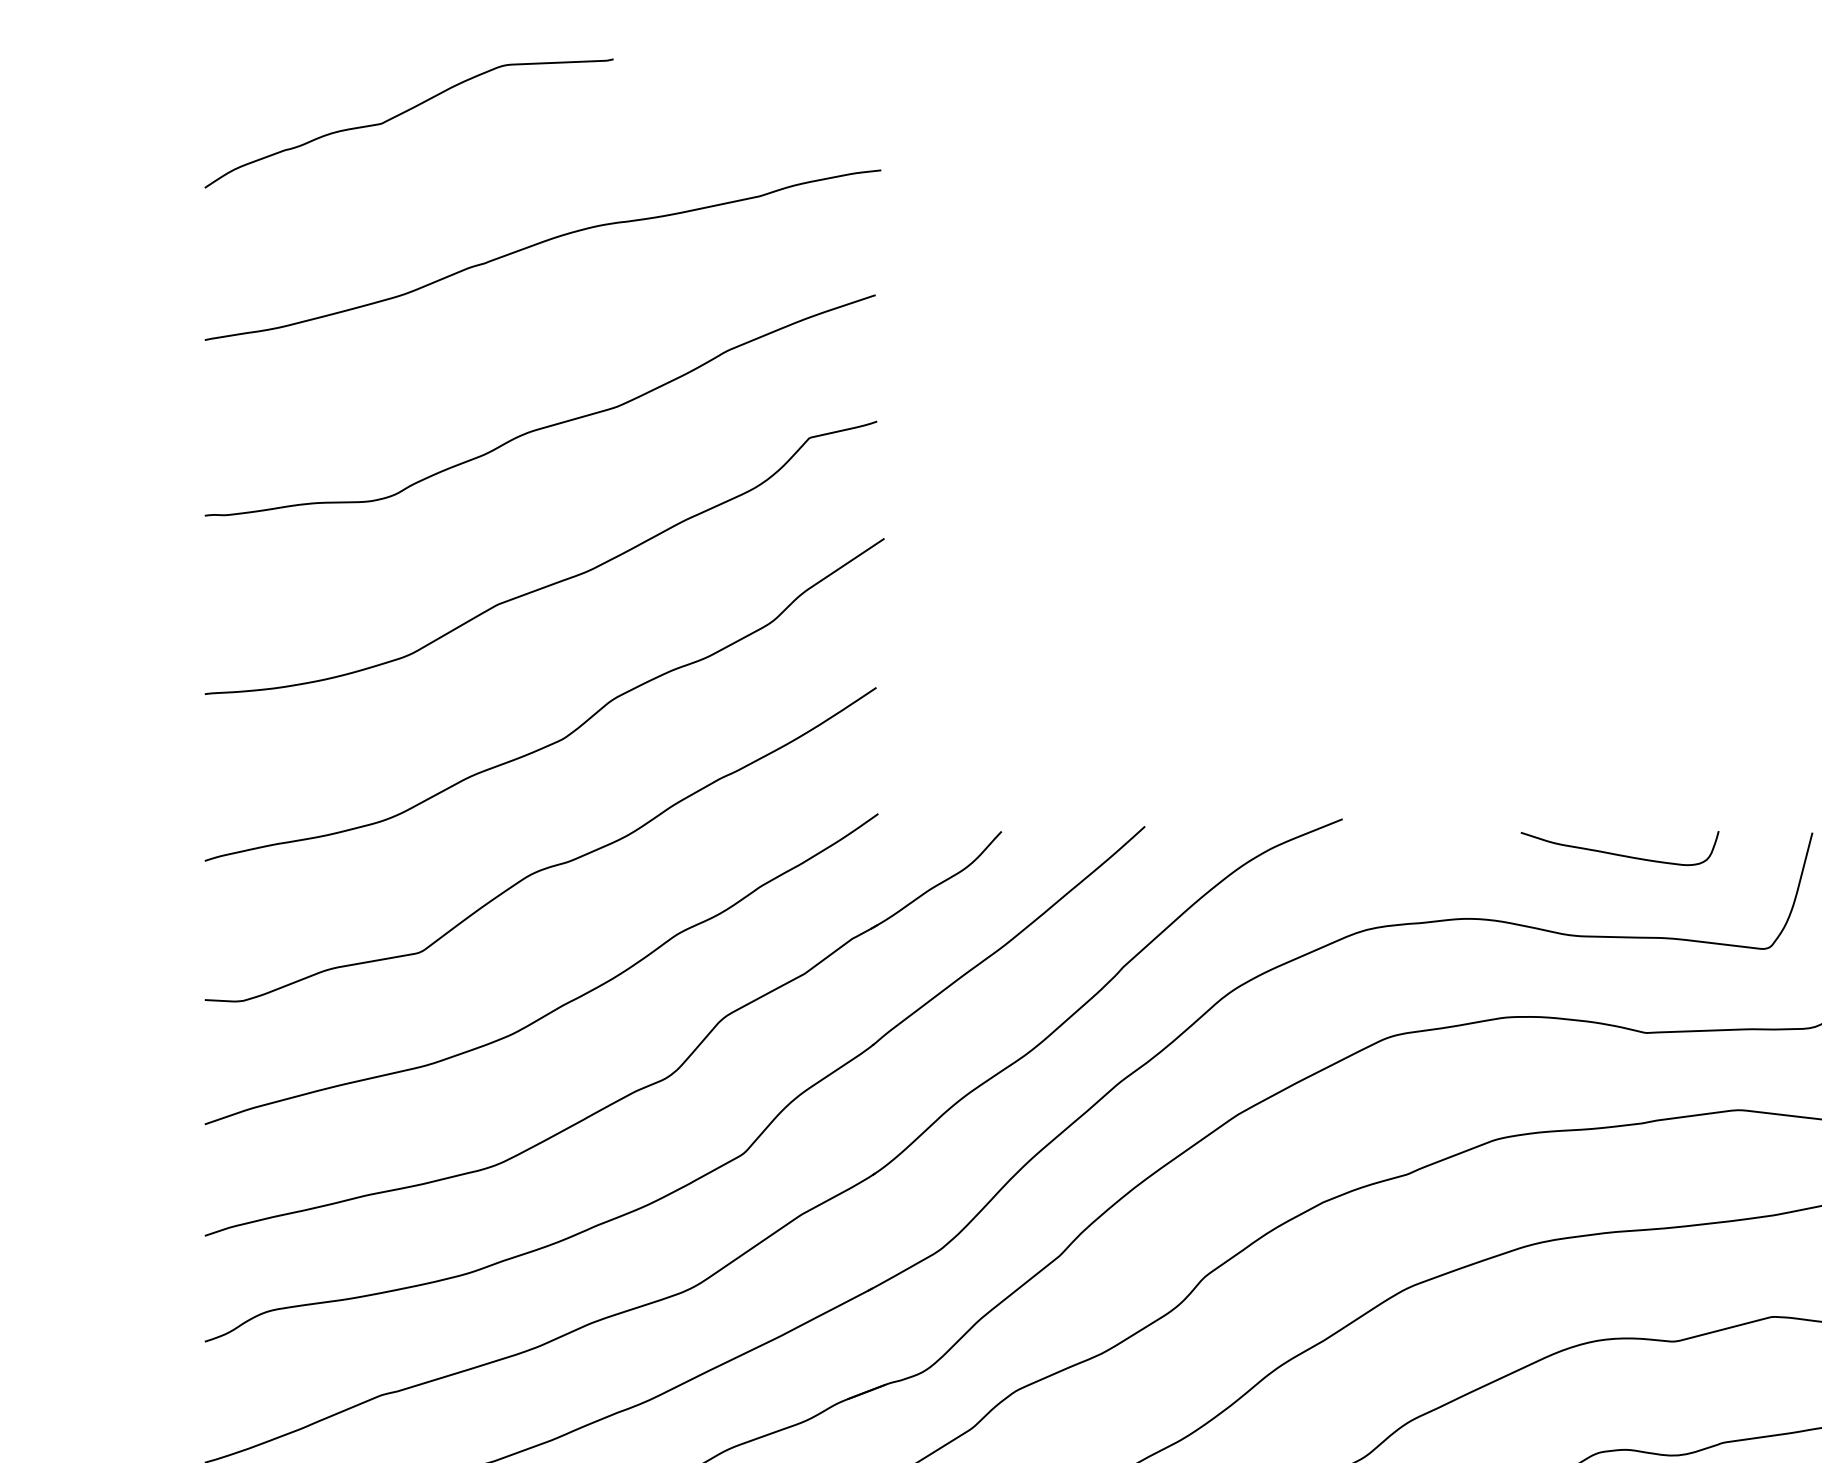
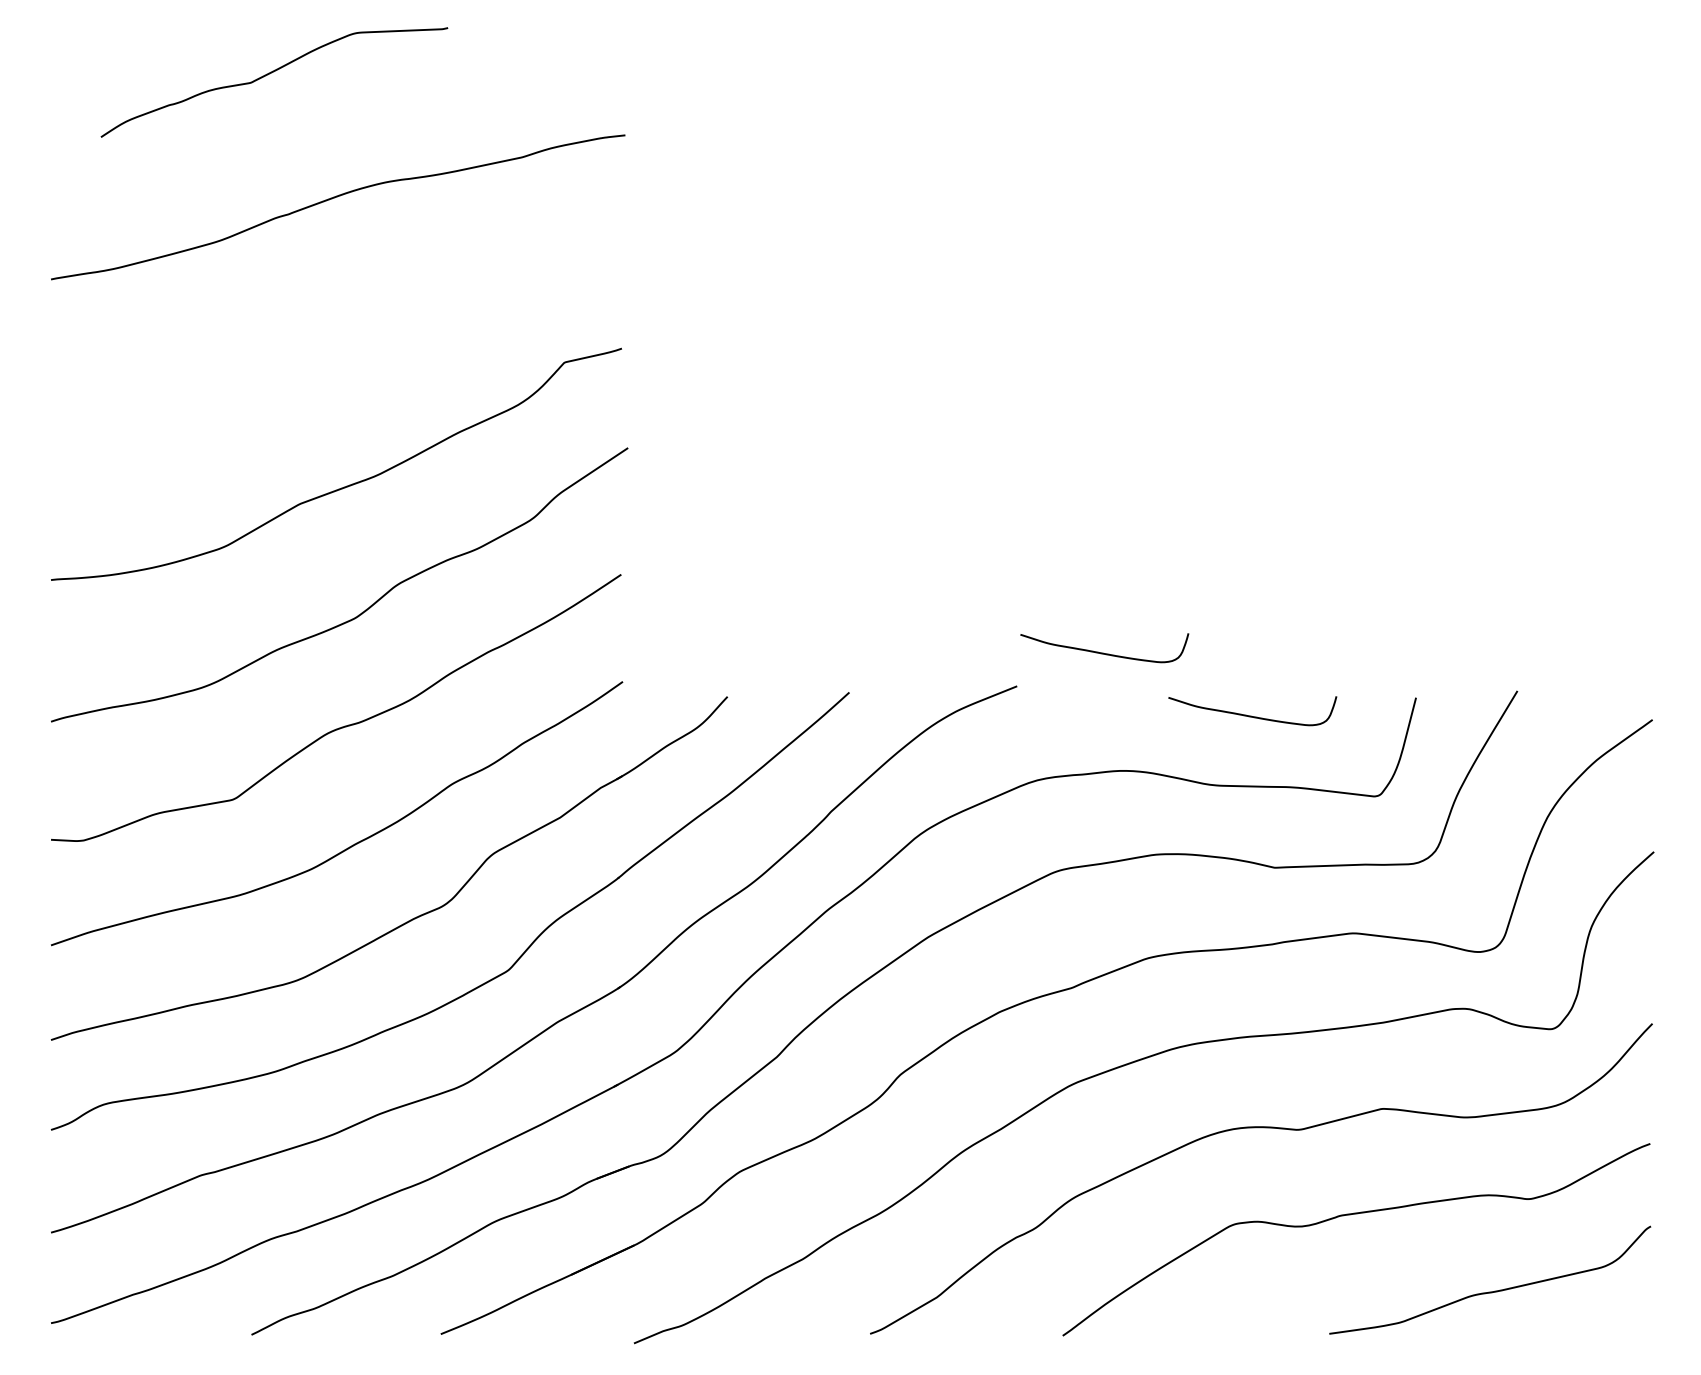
curve: (403, 114) -> (269, 74), moved
curve: (544, 426) -> (339, 352), removed
curve: (1444, 779) -> (1103, 652), added

